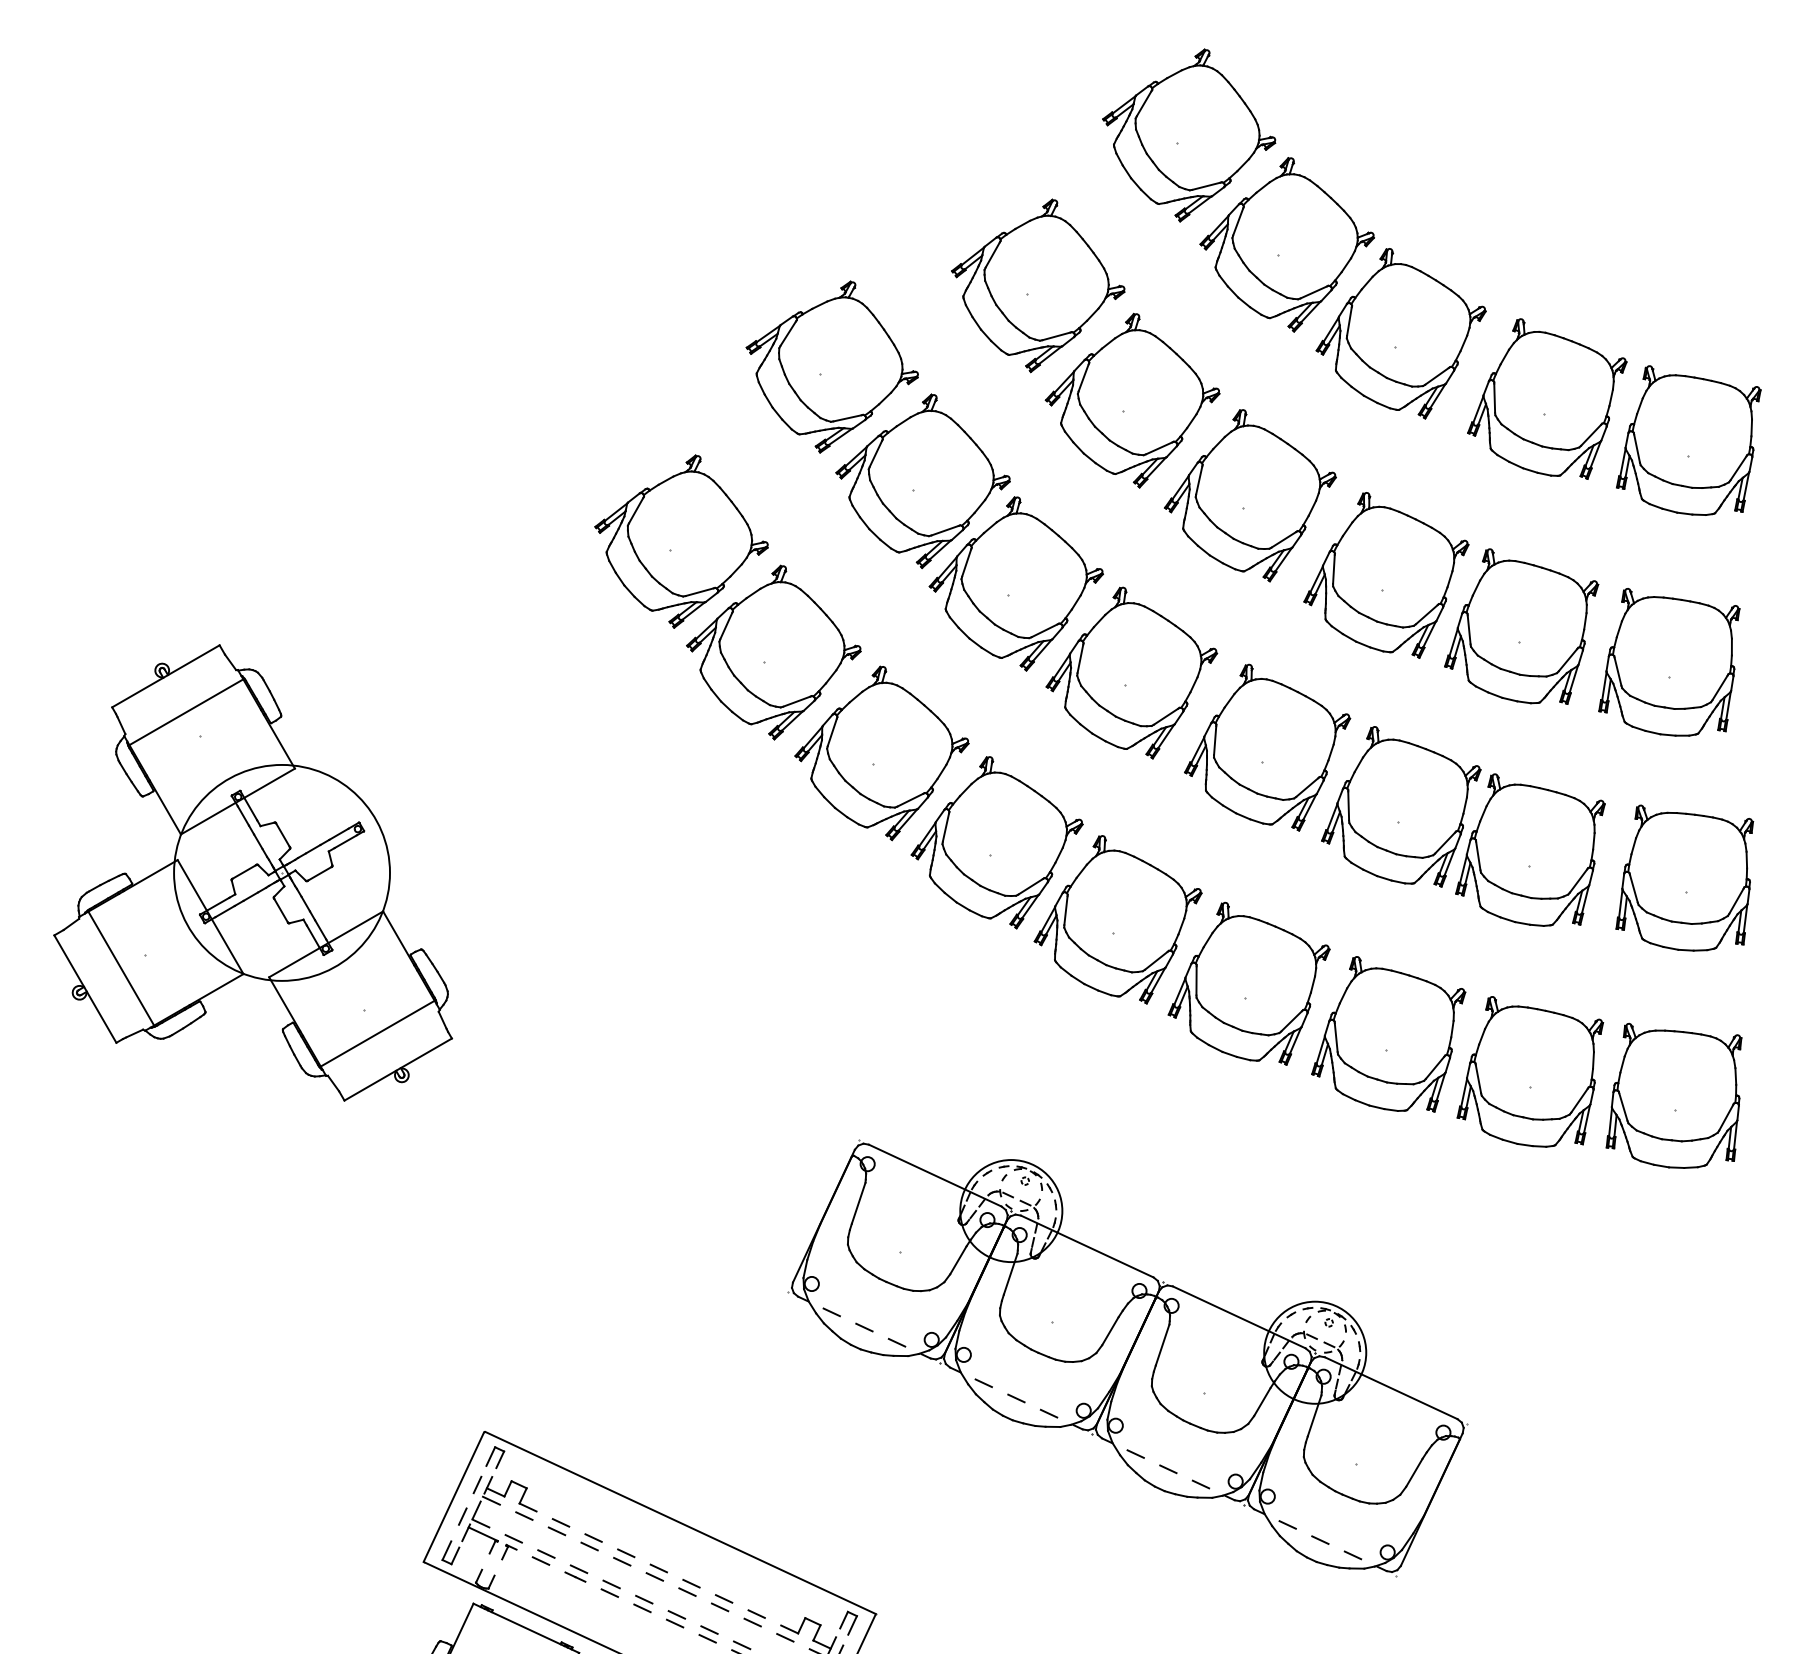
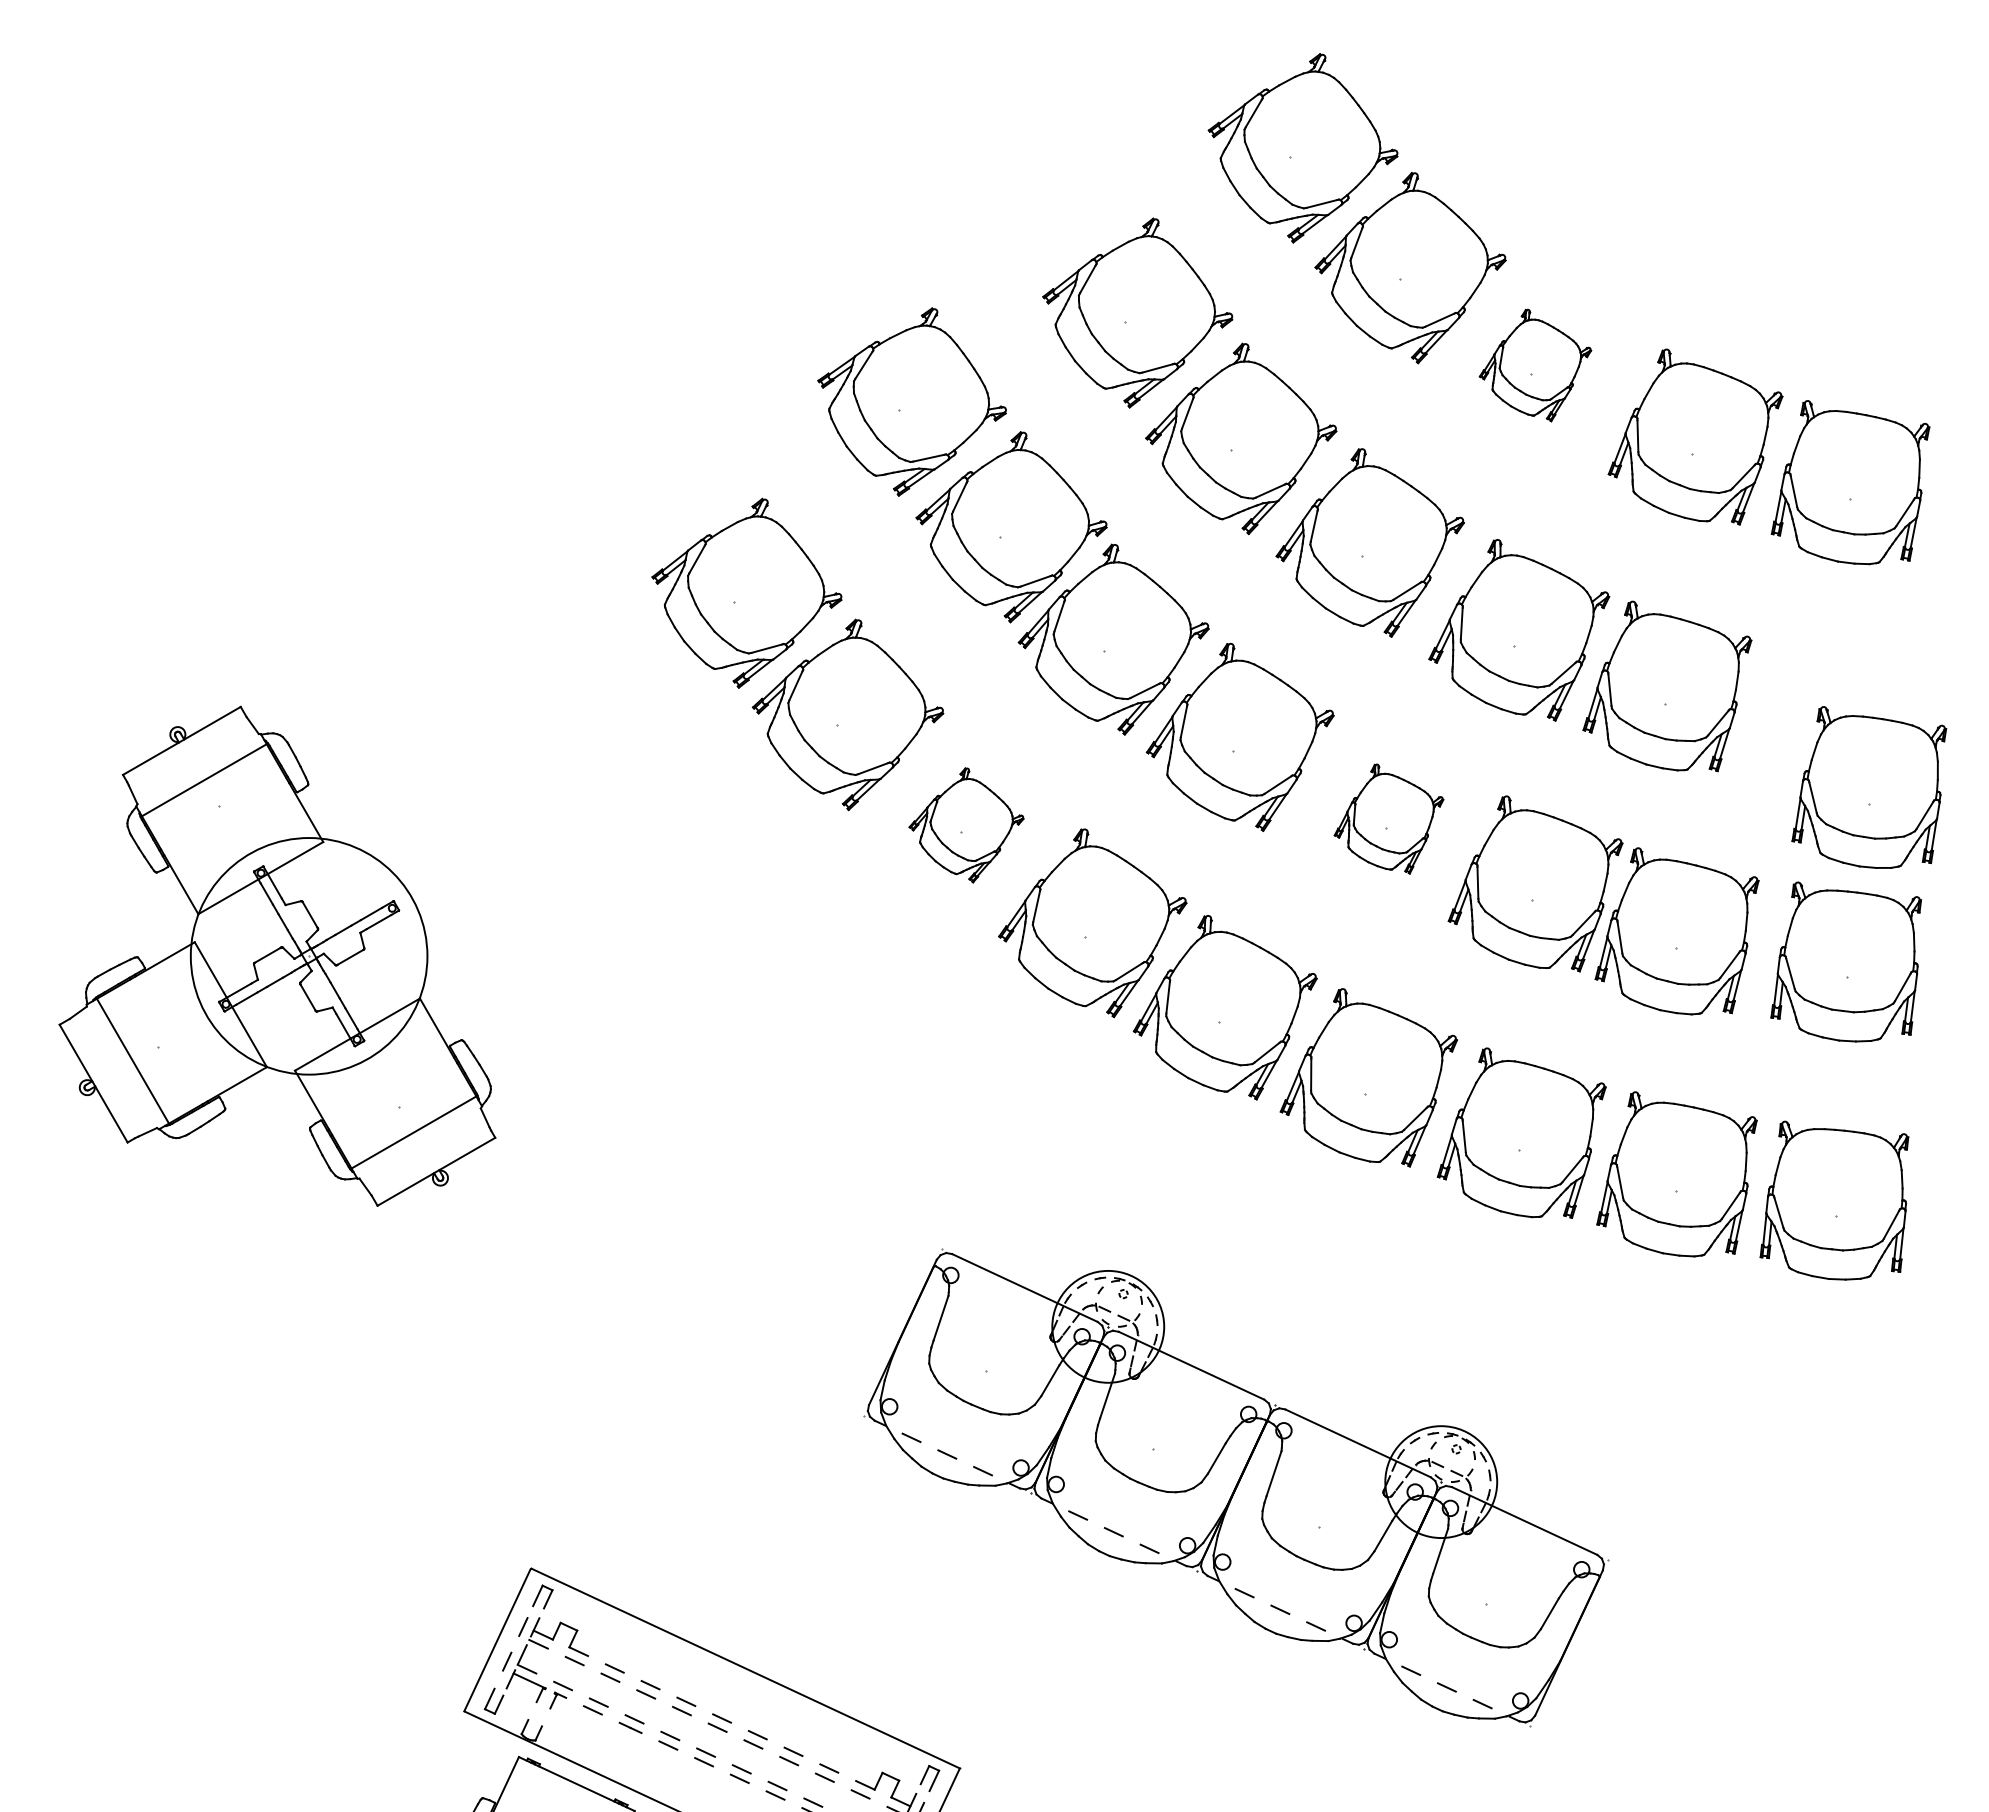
part: (1401, 333) -> (1535, 365), size x0.6
part: (1669, 662) -> (1869, 787), moved
part: (1267, 747) -> (1388, 818), size x0.6
part: (881, 753) -> (966, 825), size x0.6

